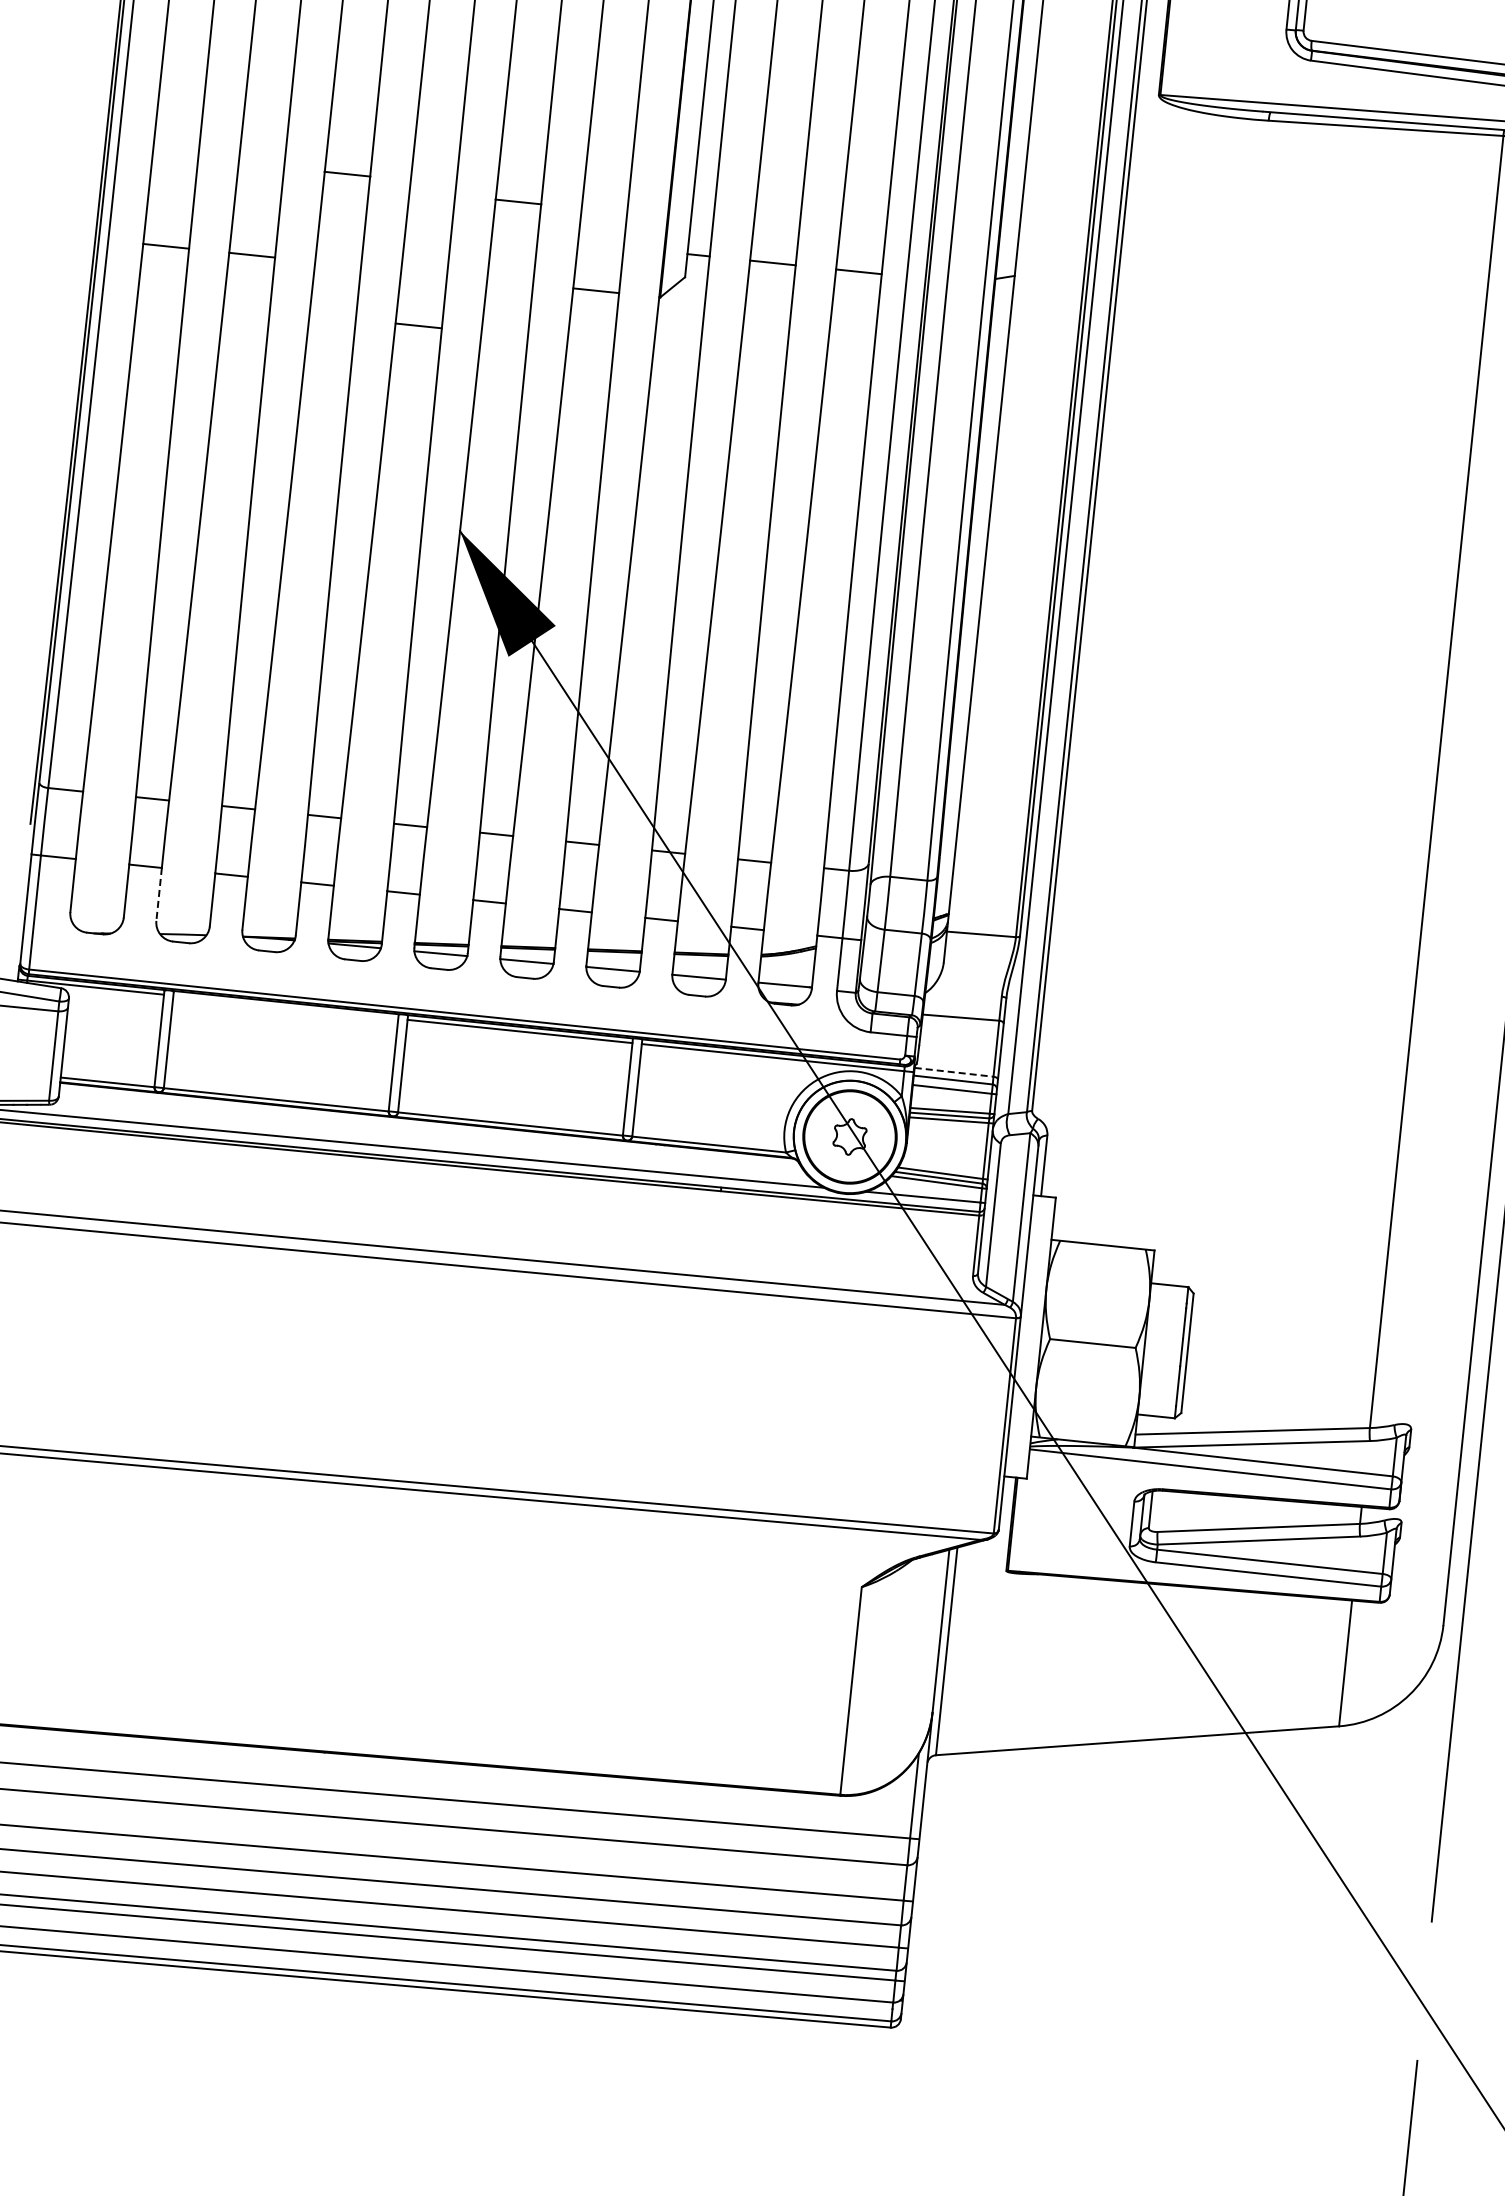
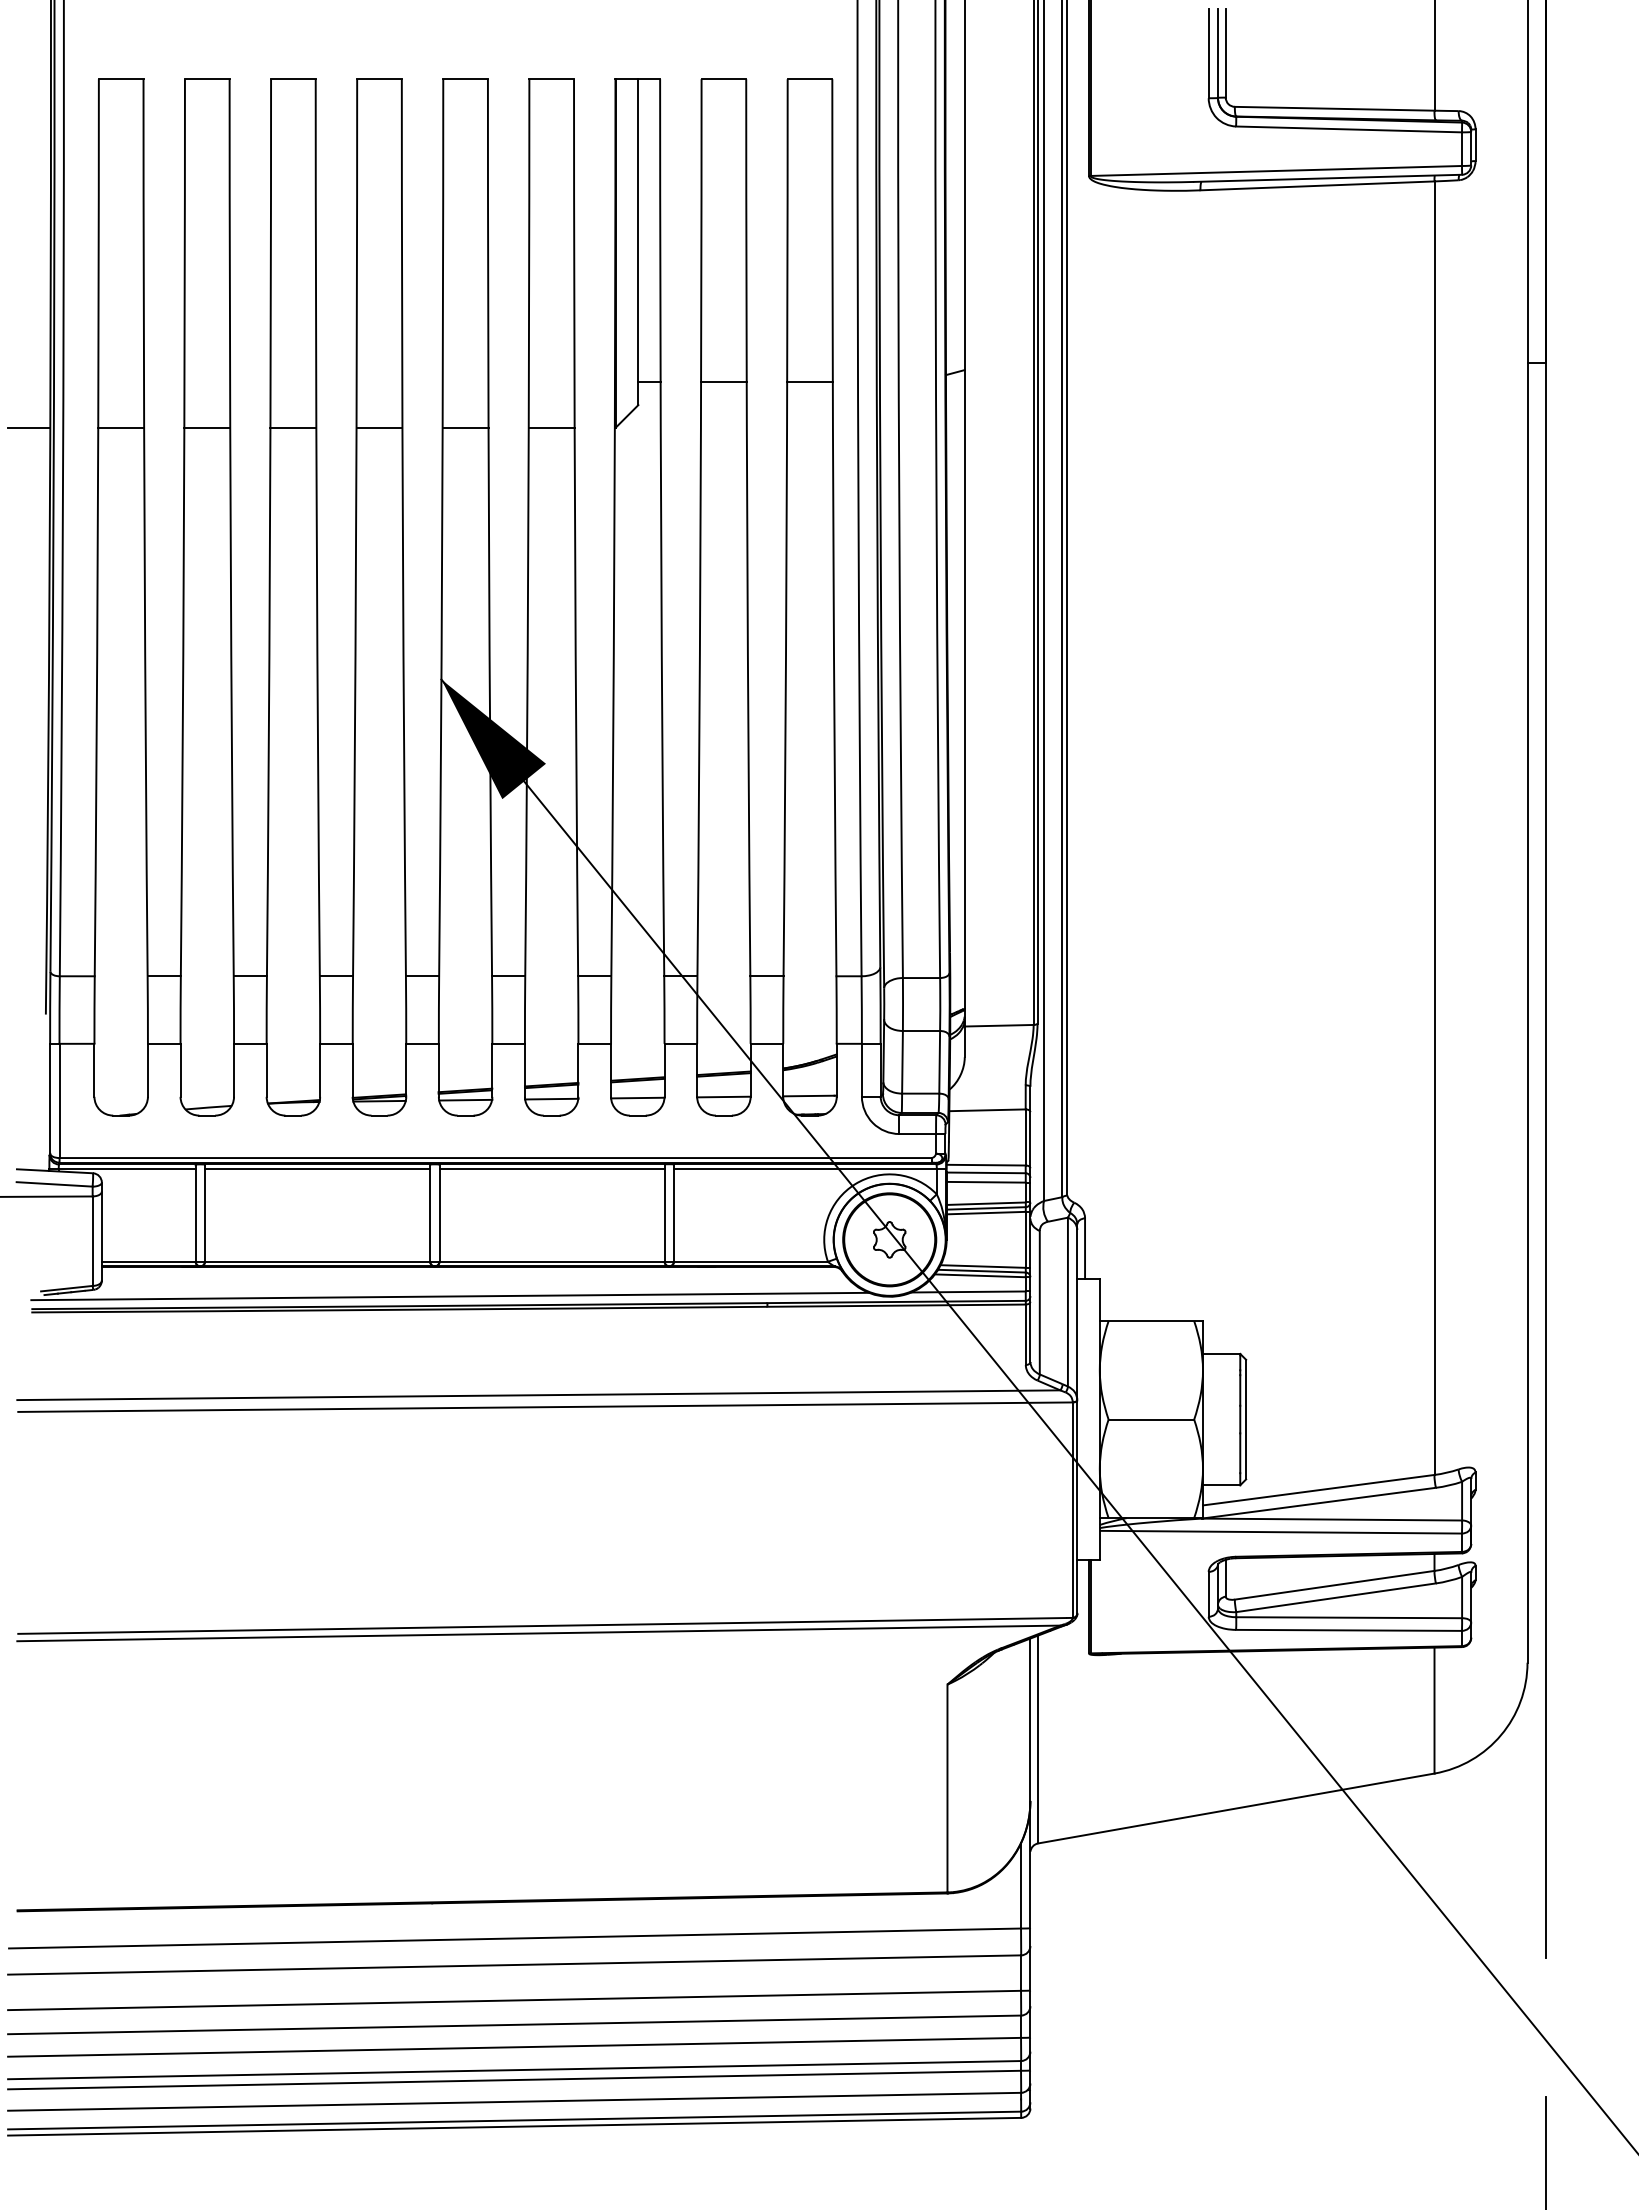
line: (347, 174) -> (293, 427), moved
line: (518, 201) -> (465, 427), moved
line: (74, 236) -> (29, 427), added
line: (418, 325) -> (379, 427), moved
line: (159, 894) -> (180, 1070), dashed -> solid
line: (285, 1007) -> (317, 1169), added
line: (954, 1072) -> (986, 1165), dashed -> solid

